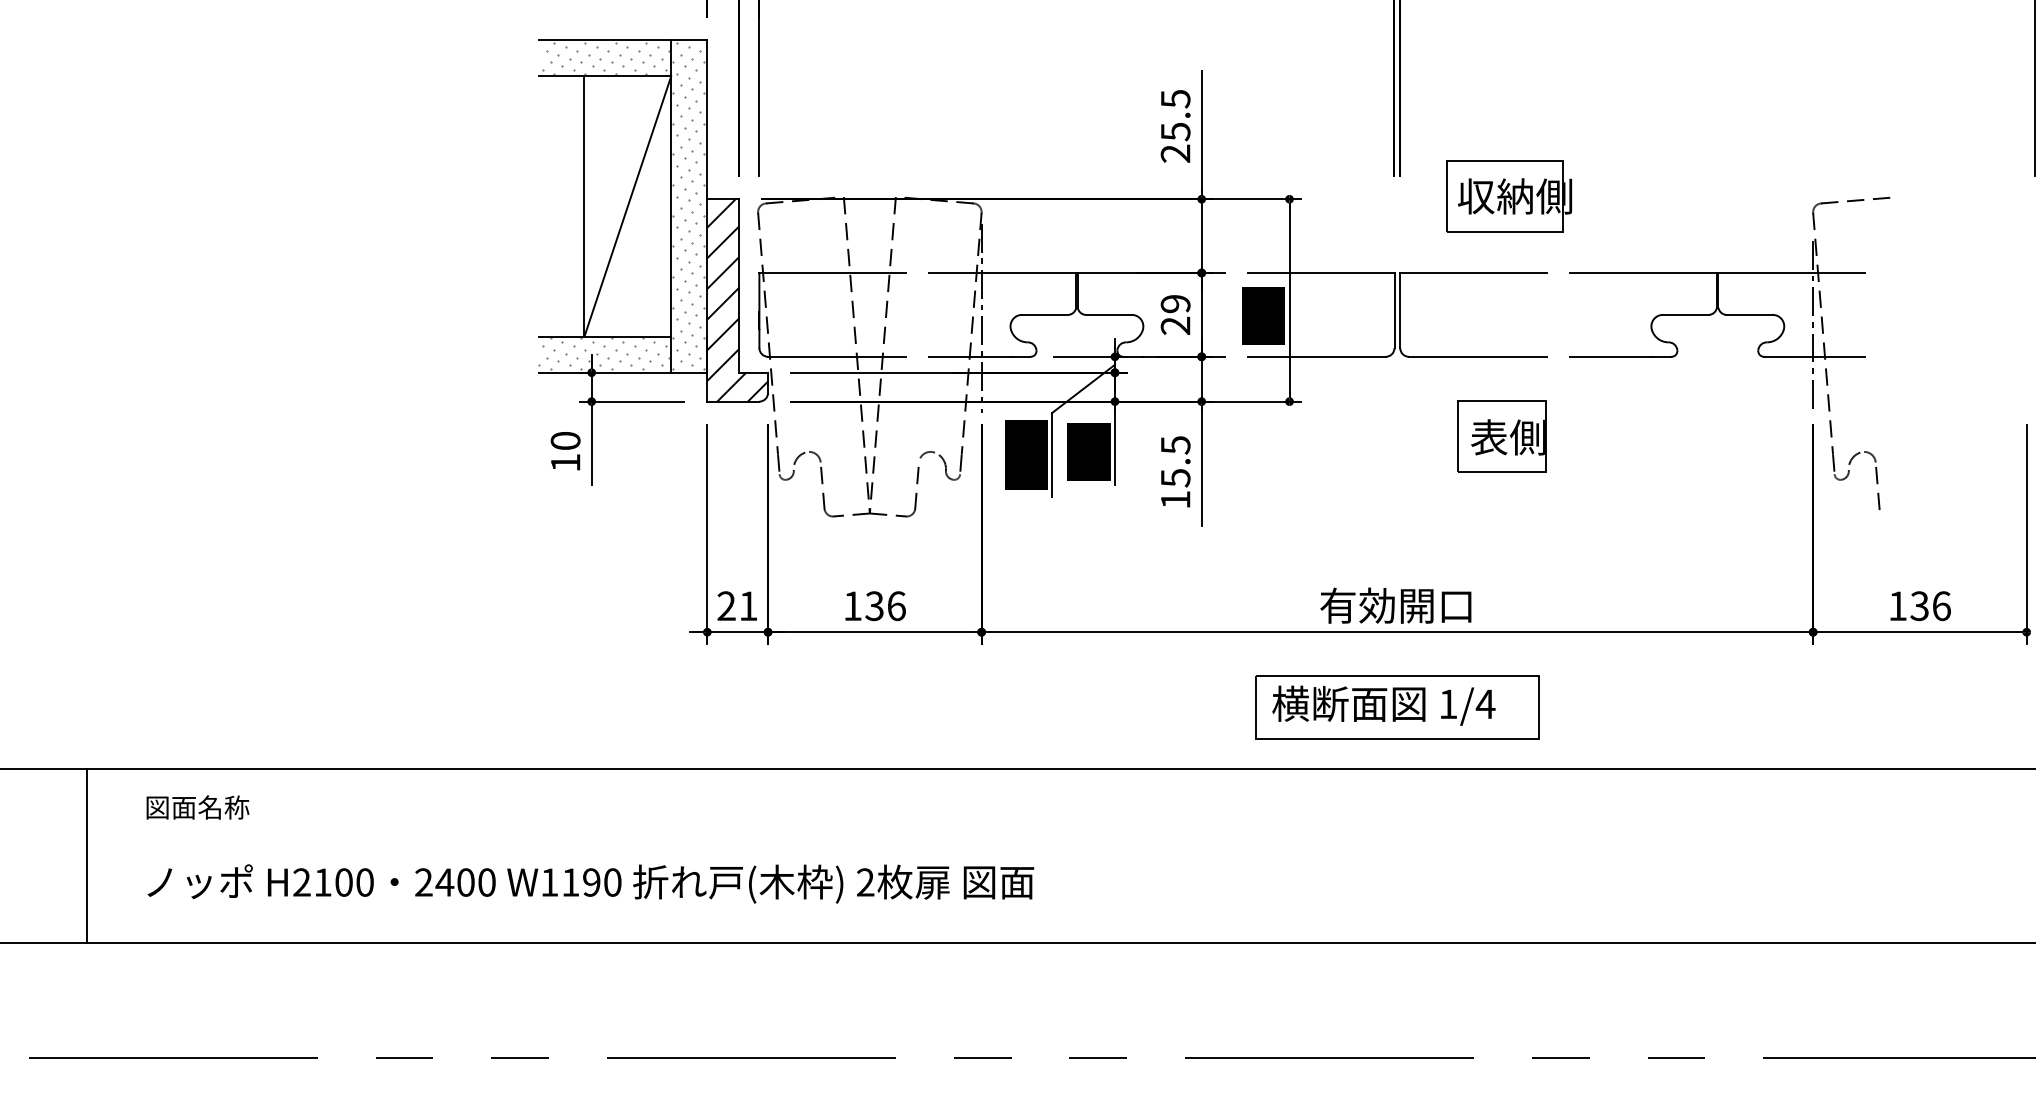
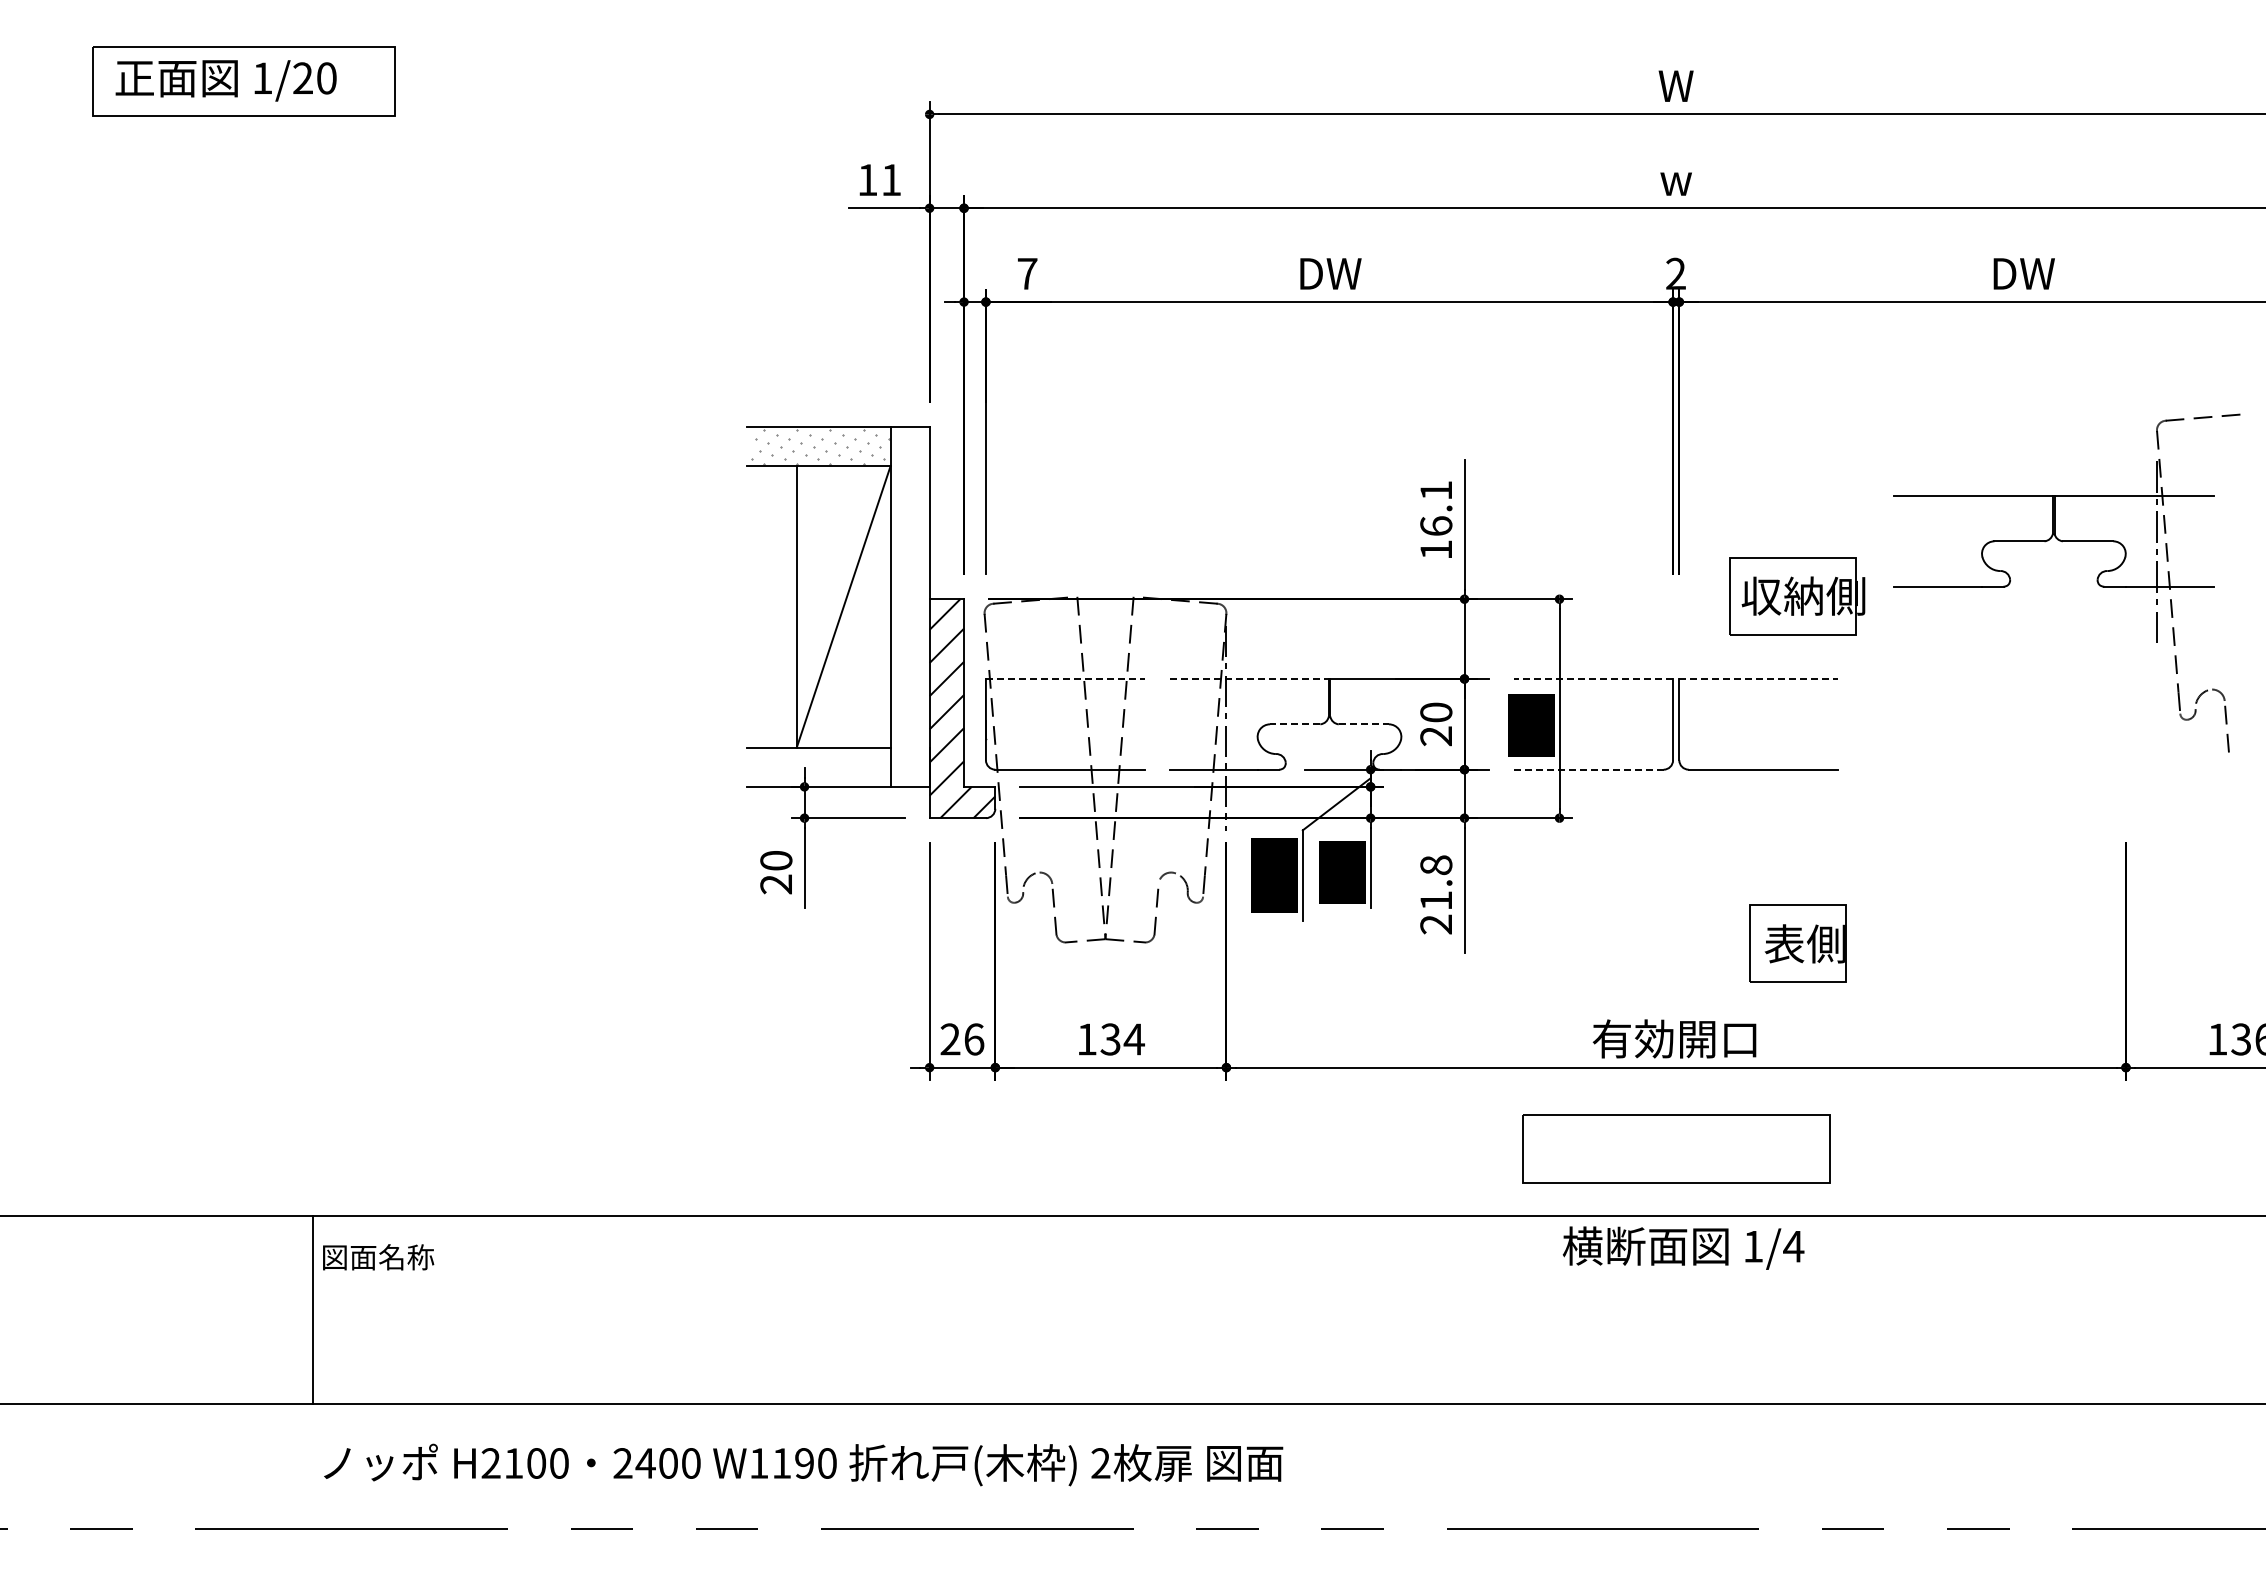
text: (1175, 126) -> (1436, 520), 25.5 -> 16.1
hatch: (687, 205) -> (908, 606), removed
line: (832, 272) -> (1065, 678), solid -> dashed
line: (1002, 272) -> (1249, 678), solid -> dashed
line: (1320, 272) -> (1593, 678), solid -> dashed
line: (1474, 272) -> (1759, 678), solid -> dashed
text: (1175, 303) -> (1436, 712), 29 -> 20
line: (1044, 315) -> (1294, 724), solid -> dashed
line: (1109, 315) -> (1364, 724), solid -> dashed
hatch: (603, 352) -> (817, 765), removed
part: (1757, 352) -> (2096, 581), moved
line: (1316, 356) -> (1588, 769), solid -> dashed
part: (1501, 437) -> (1797, 943), moved
text: (564, 462) -> (775, 884), 10 -> 20
text: (1175, 472) -> (1436, 894), 15.5 -> 21.8
text: (748, 606) -> (974, 1039), 21 -> 26
text: (895, 606) -> (1133, 1039), 136 -> 134
text: (1383, 705) -> (1683, 1247), moved
line: (86, 855) -> (312, 1309), moved
text: (590, 883) -> (803, 1464), moved

